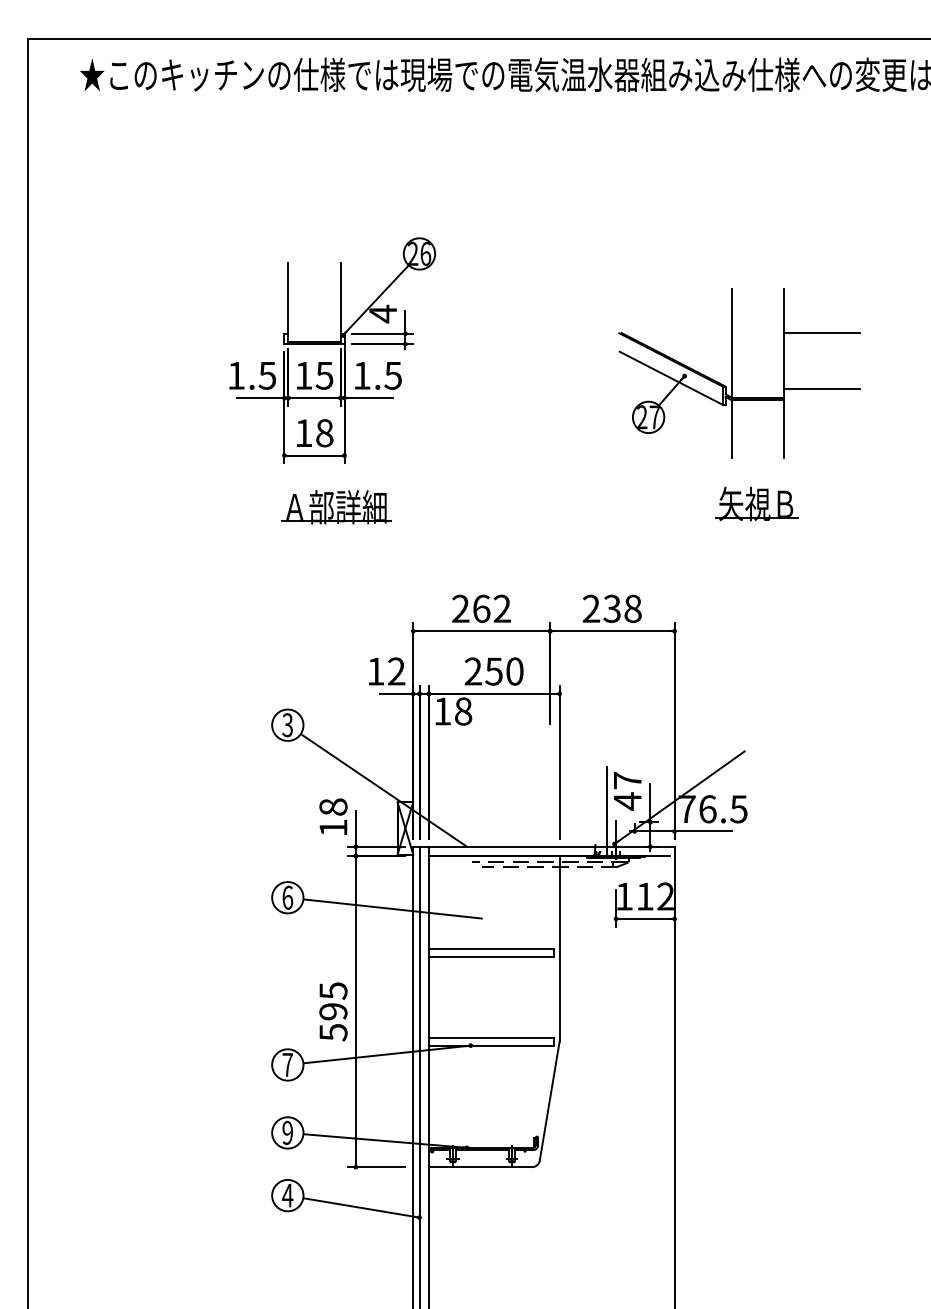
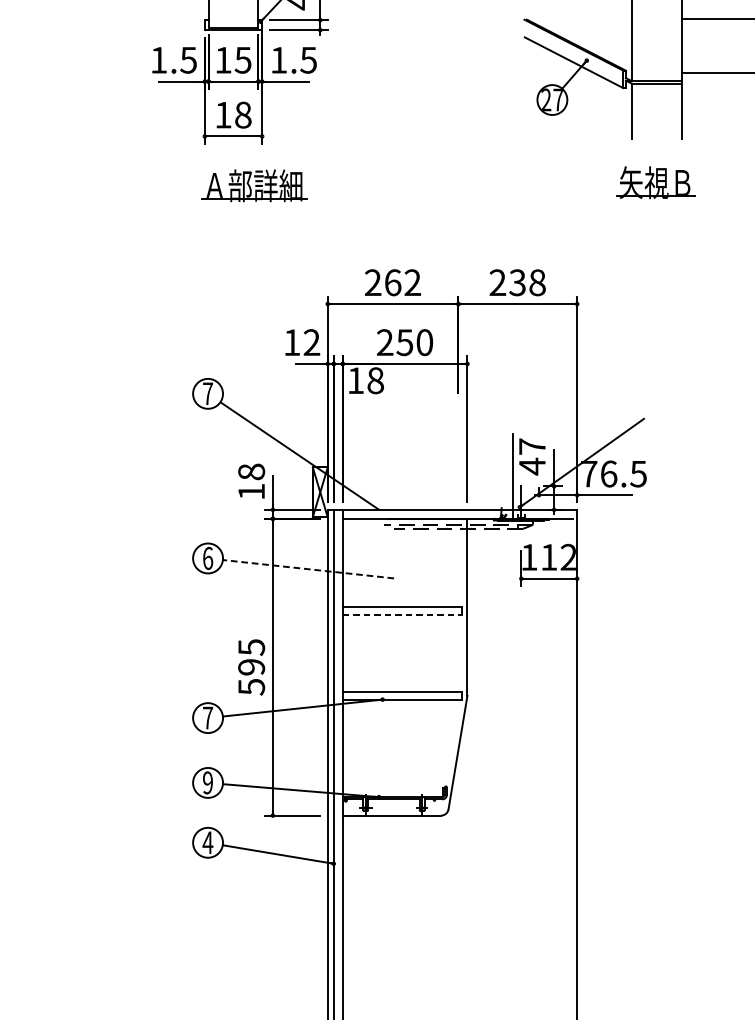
text: (287, 725) -> (207, 394), 3 -> 7
line: (392, 908) -> (307, 568), solid -> dashed
line: (491, 956) -> (402, 614), solid -> dashed

